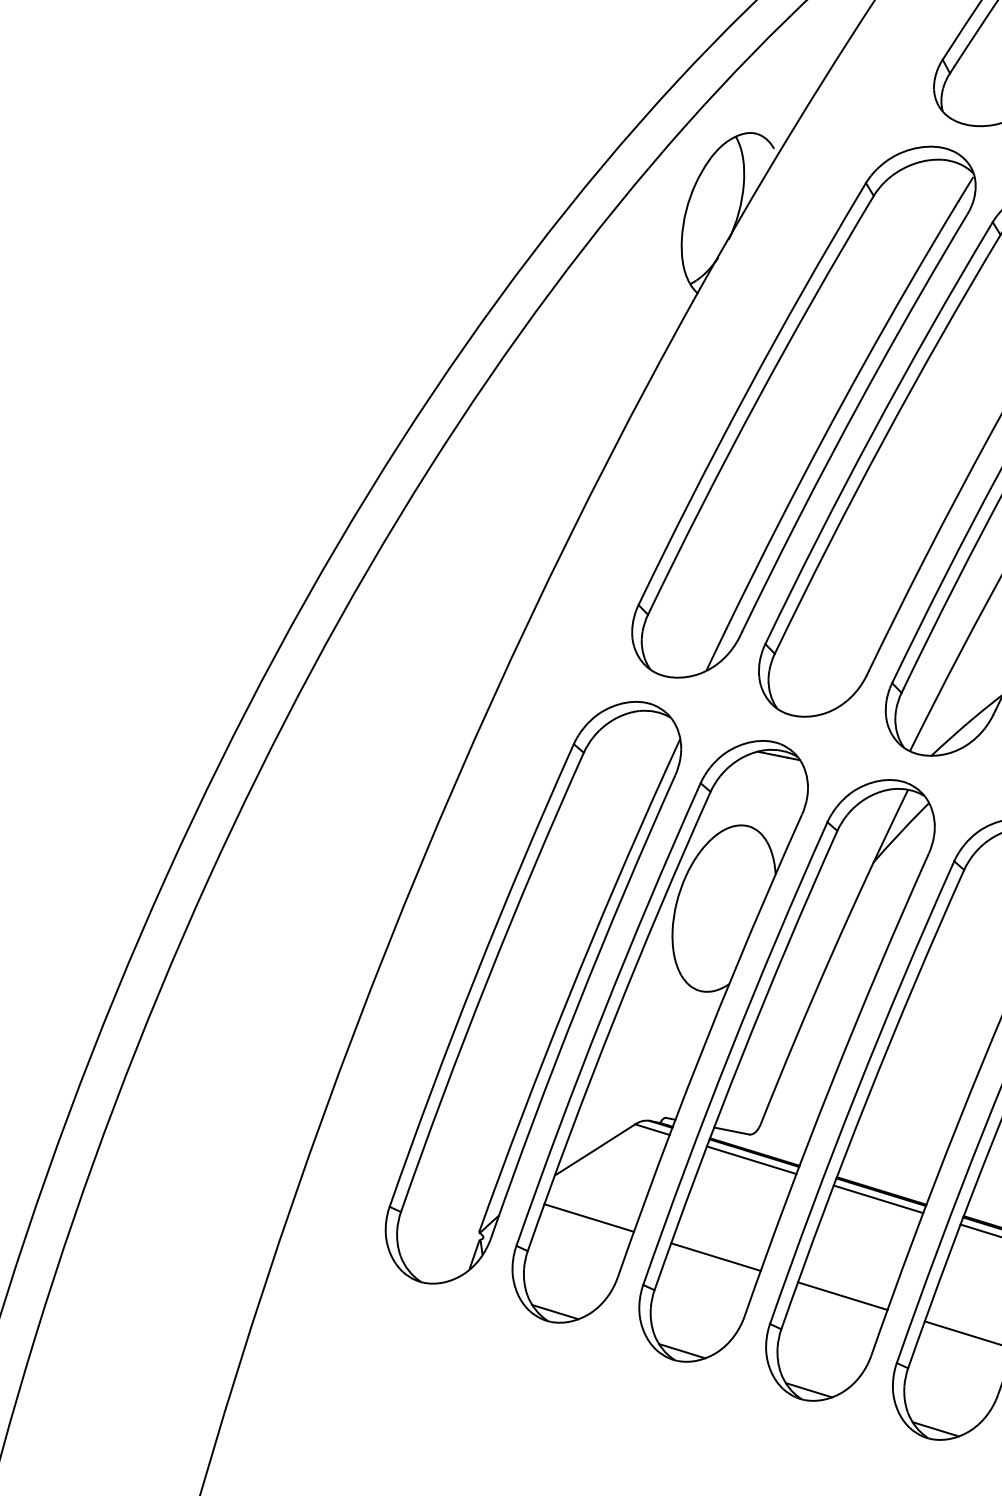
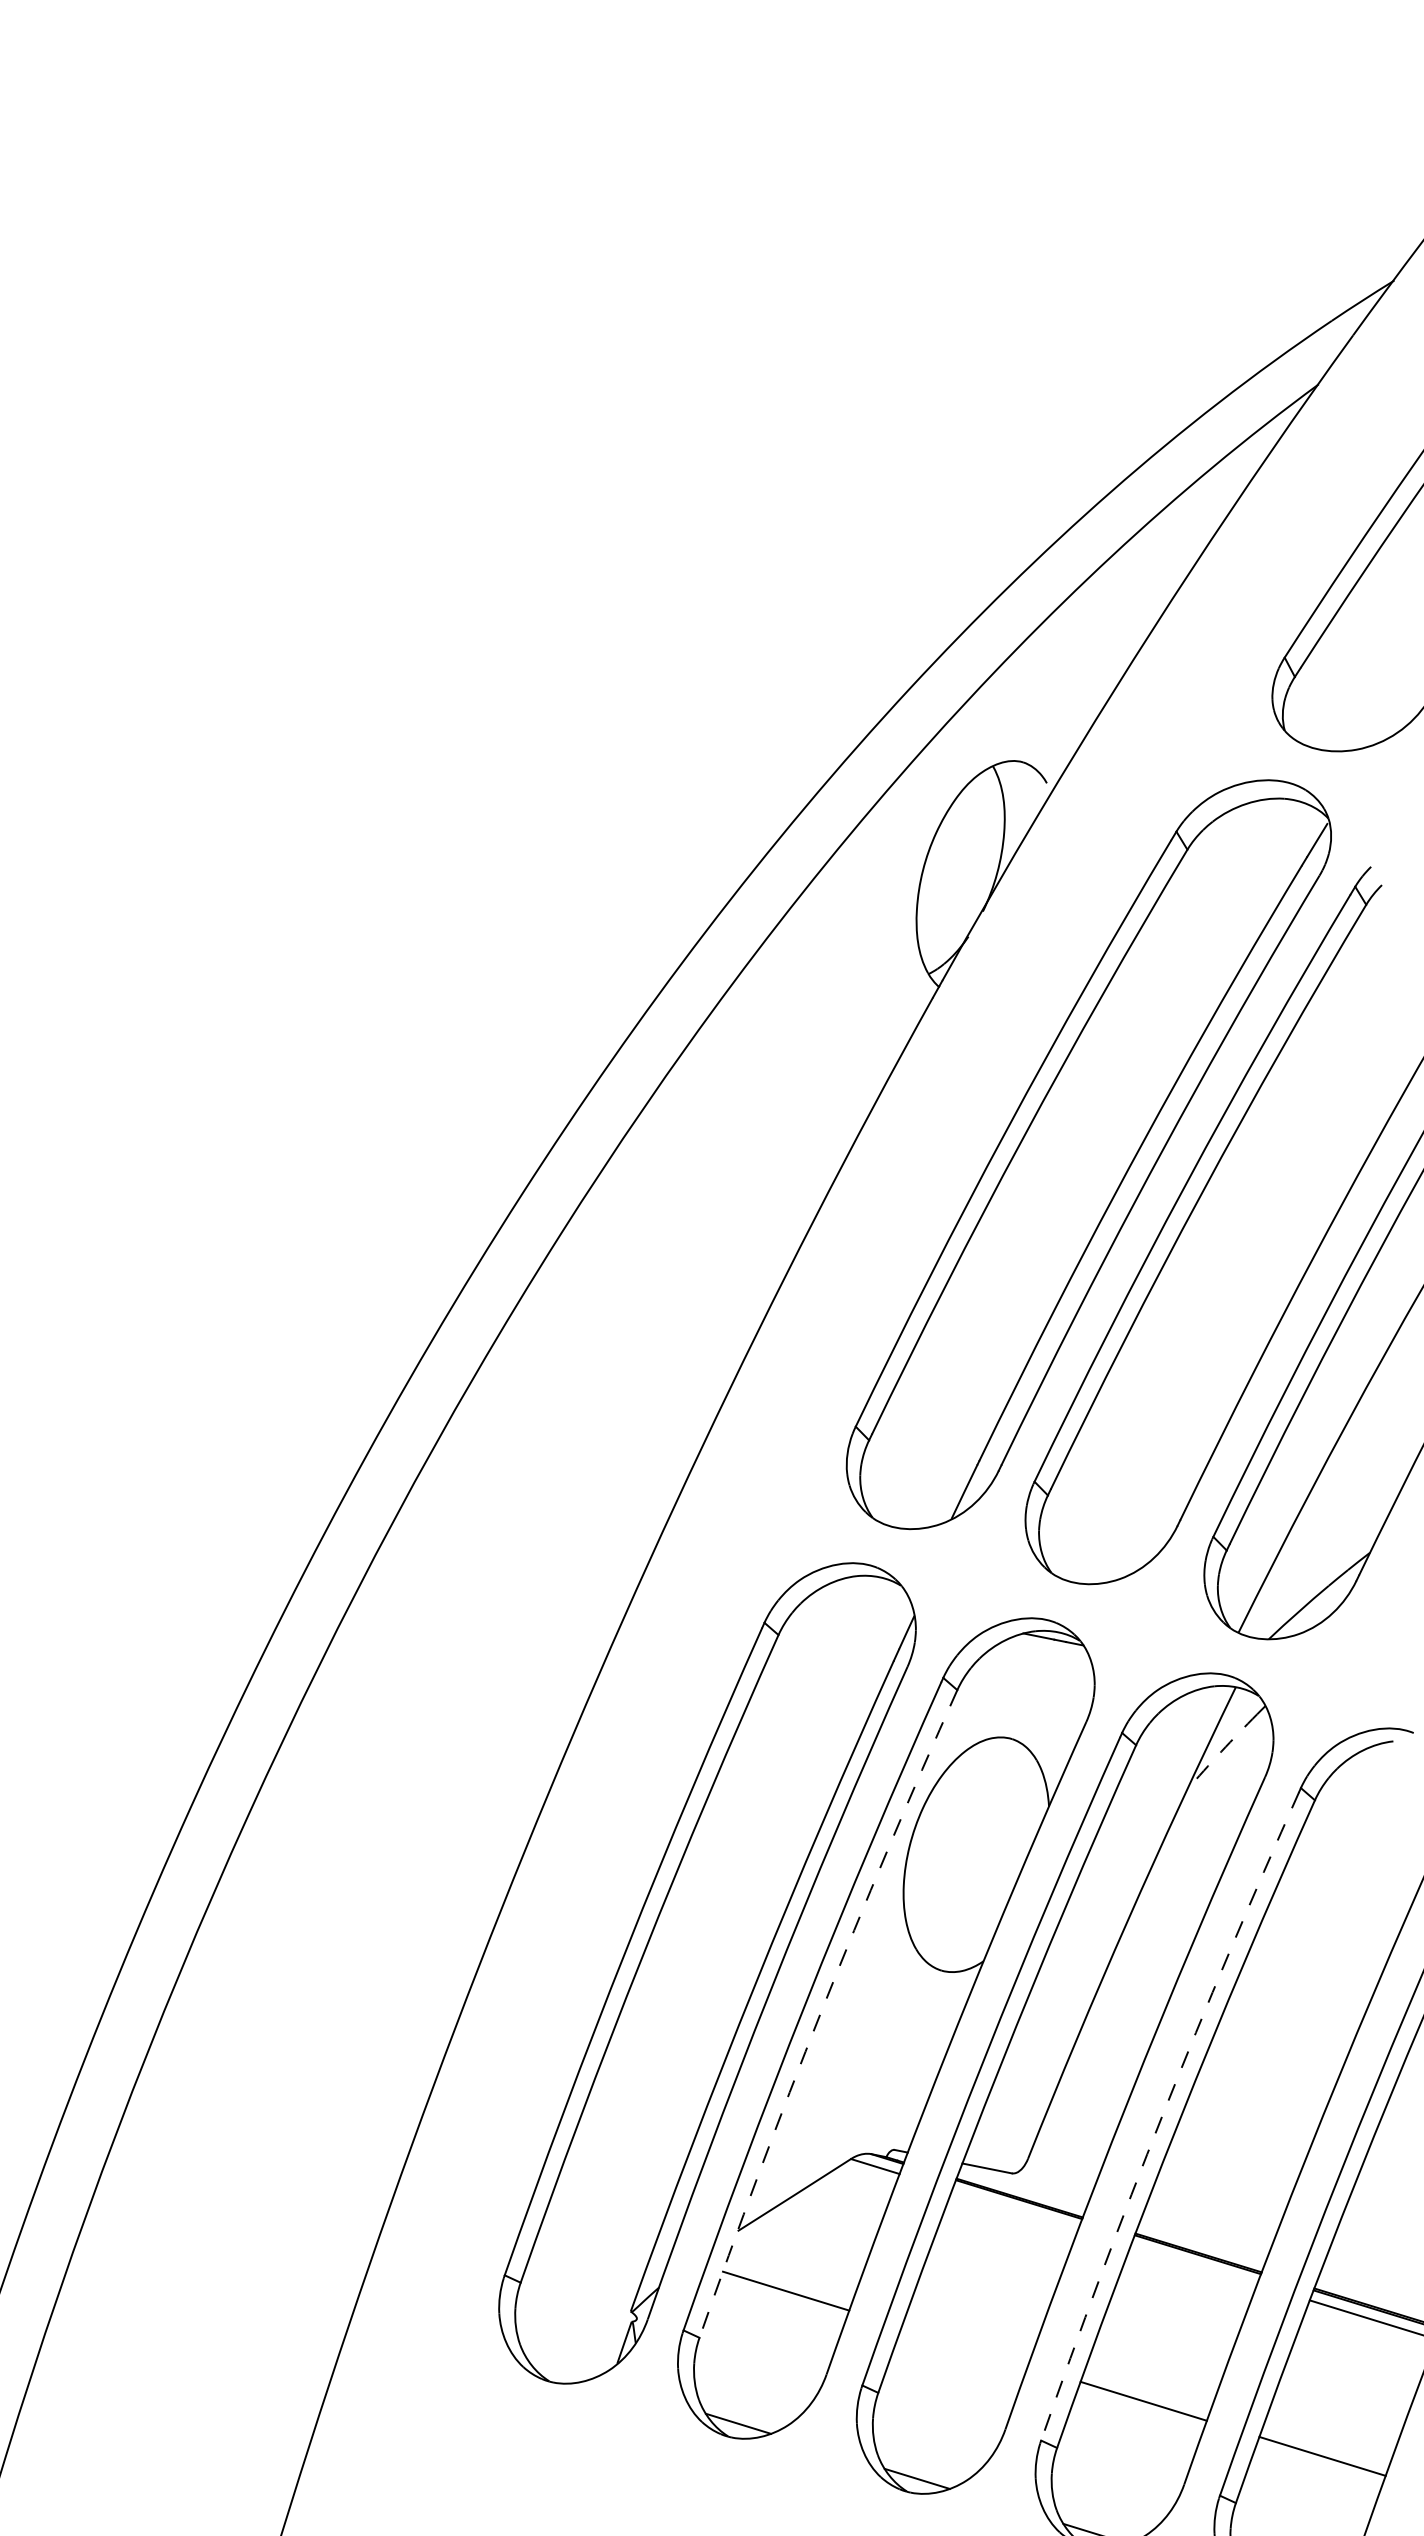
arc: (897, 835) -> (1221, 1751), solid -> dashed
arc: (614, 1019) -> (821, 2011), solid -> dashed
arc: (856, 1092) -> (1163, 2113), solid -> dashed
line: (751, 1160) -> (1015, 2209), removed
line: (878, 1199) -> (1194, 2264), removed
line: (715, 1256) -> (964, 2345), removed

